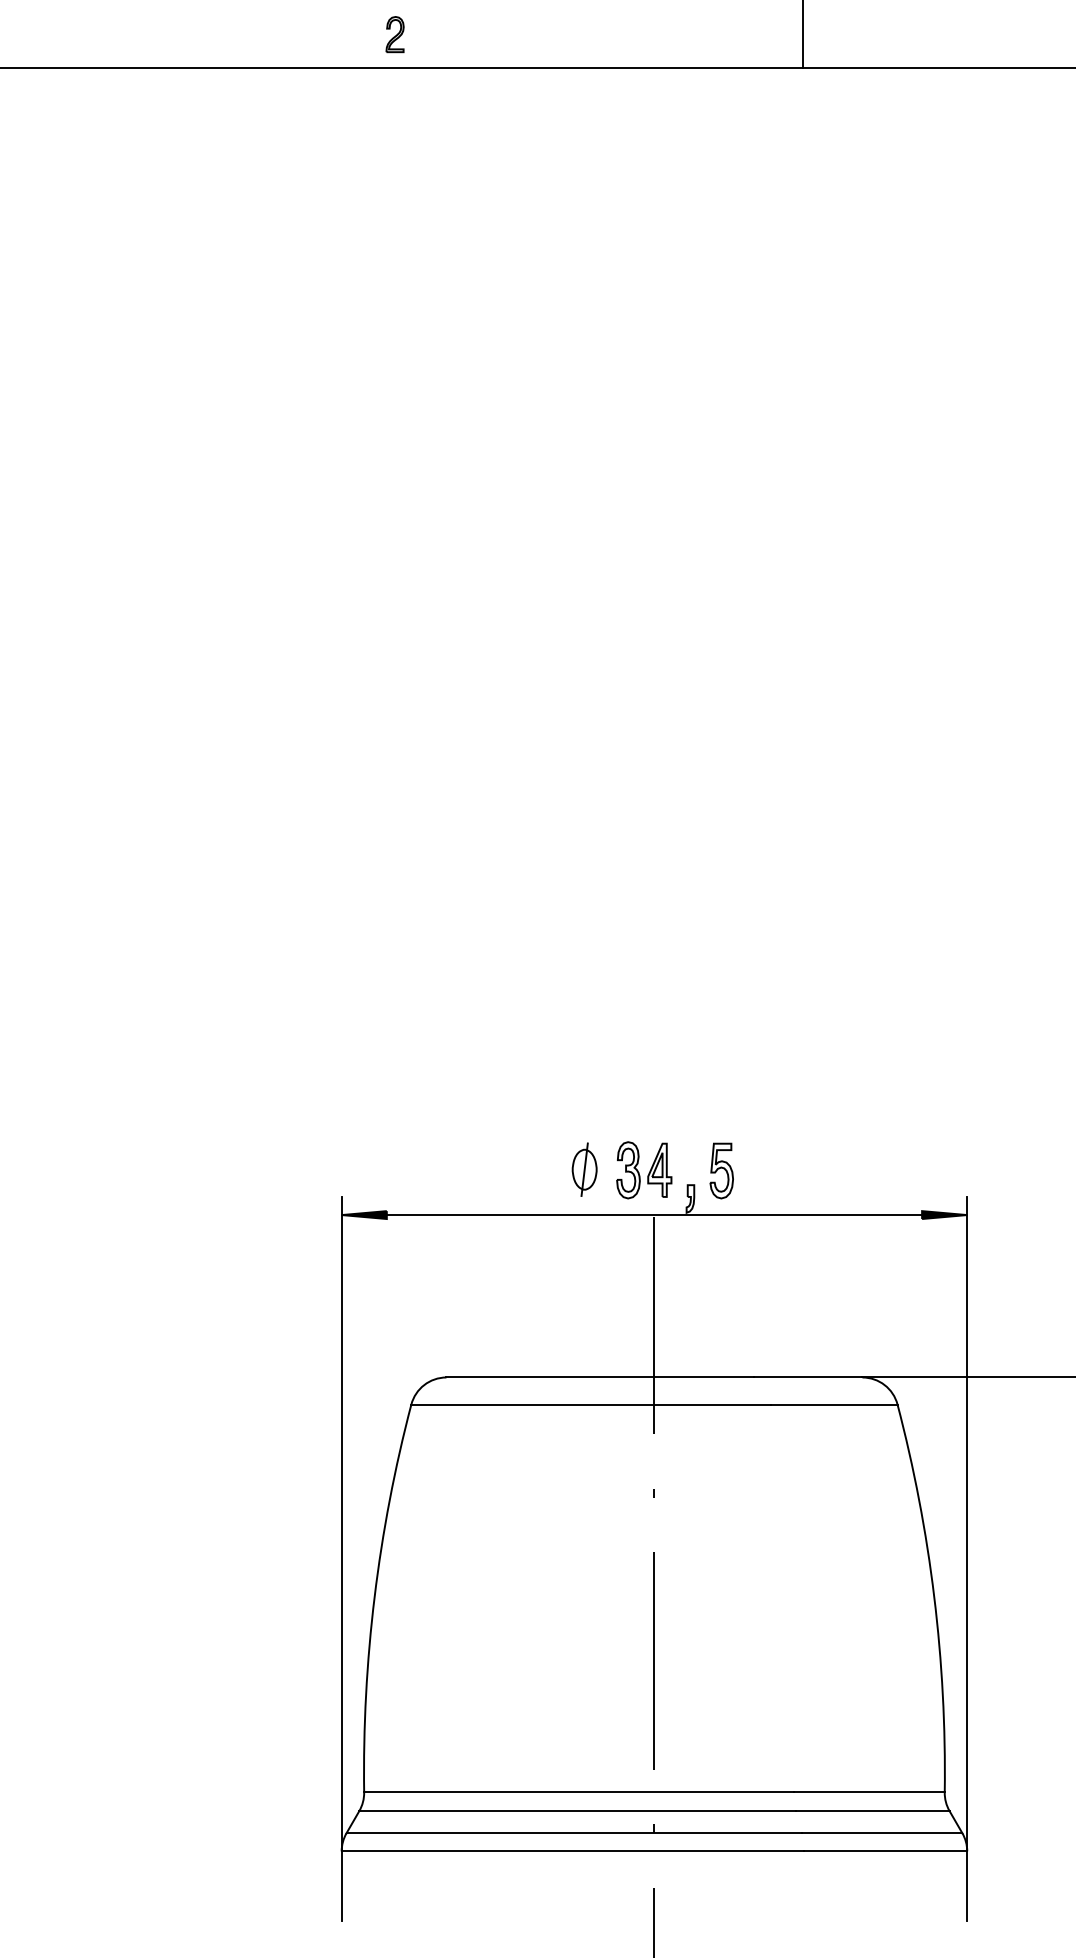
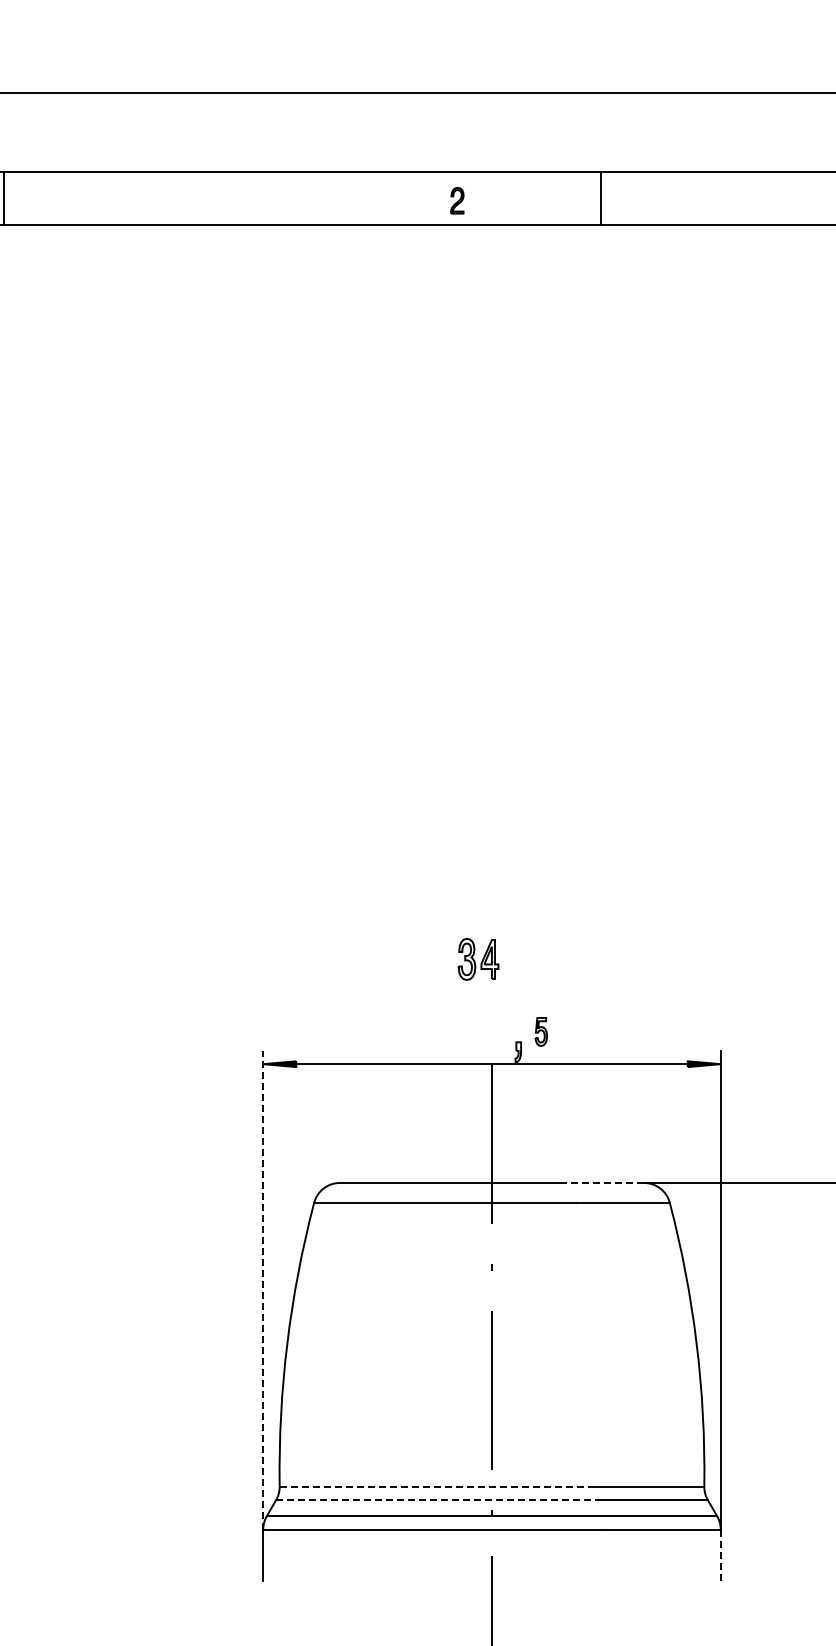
part: (395, 34) -> (457, 200), moved
part: (584, 1169) -> (440, 1030), removed
part: (644, 1170) -> (478, 959), moved
part: (722, 1170) -> (541, 1031), size x0.7
line: (808, 1376) -> (604, 1182), solid -> dashed
line: (342, 1523) -> (263, 1289), solid -> dashed
line: (579, 1792) -> (437, 1486), solid -> dashed
line: (577, 1811) -> (435, 1500), solid -> dashed
line: (966, 1886) -> (720, 1555), solid -> dashed

